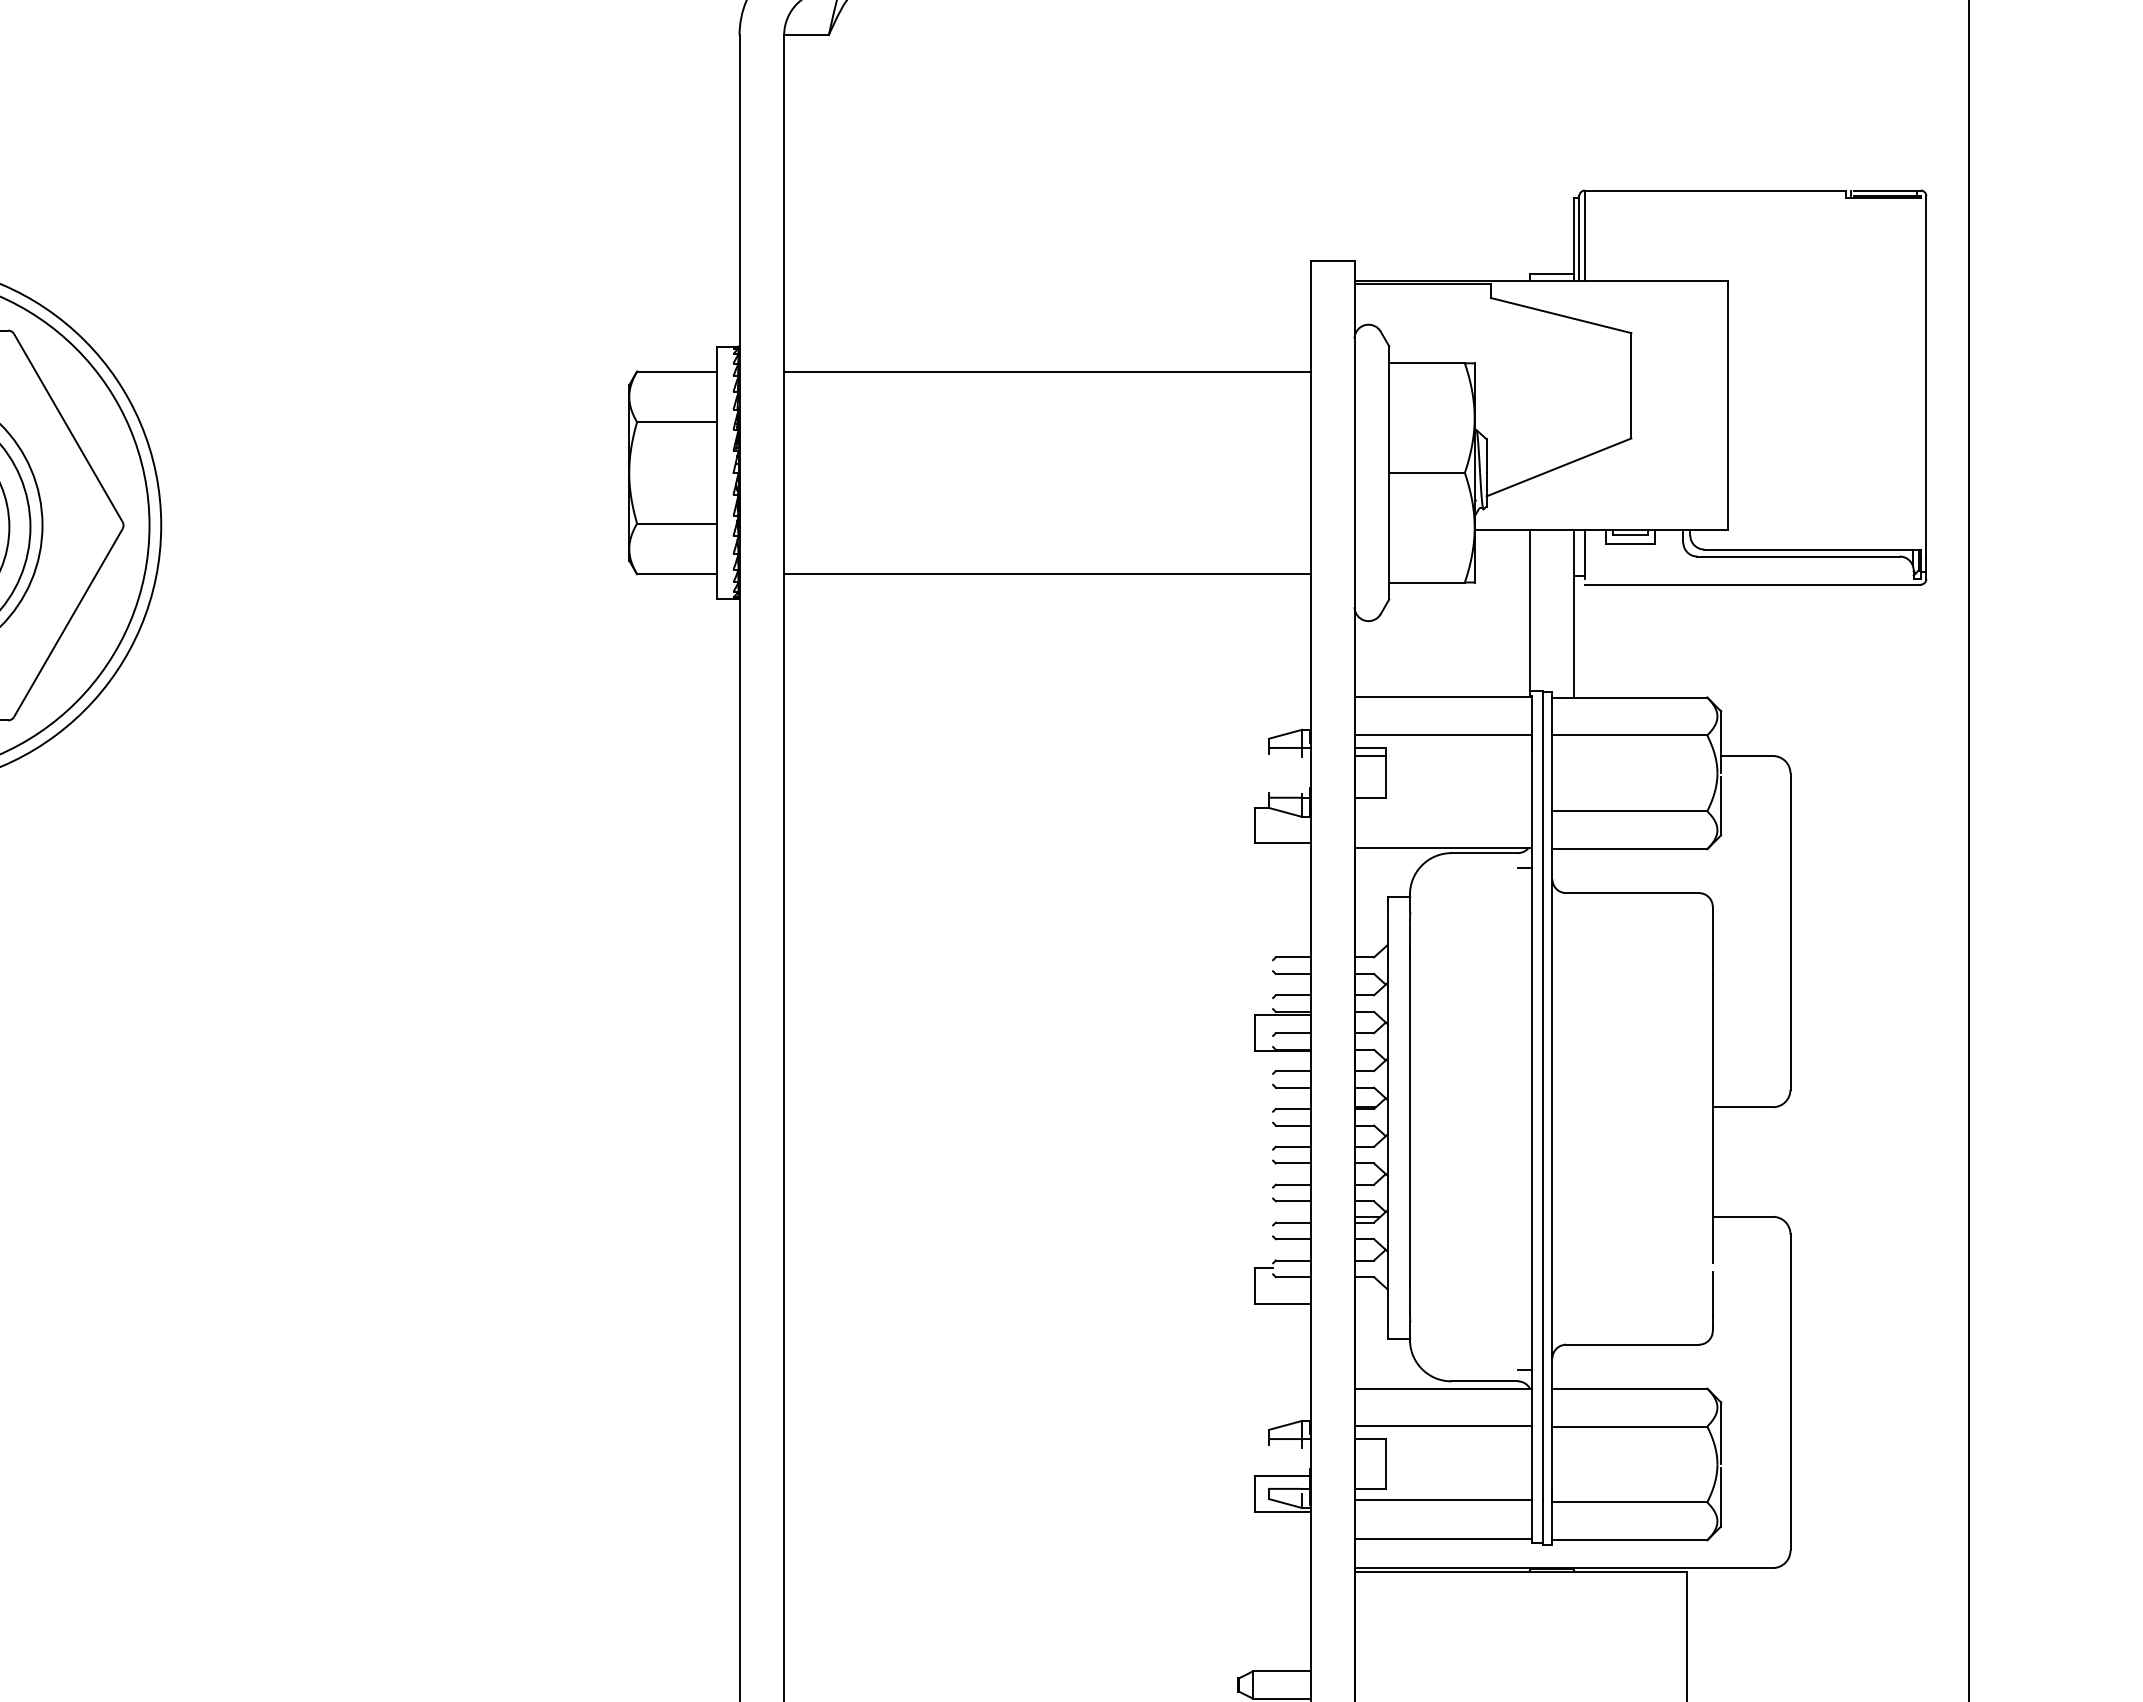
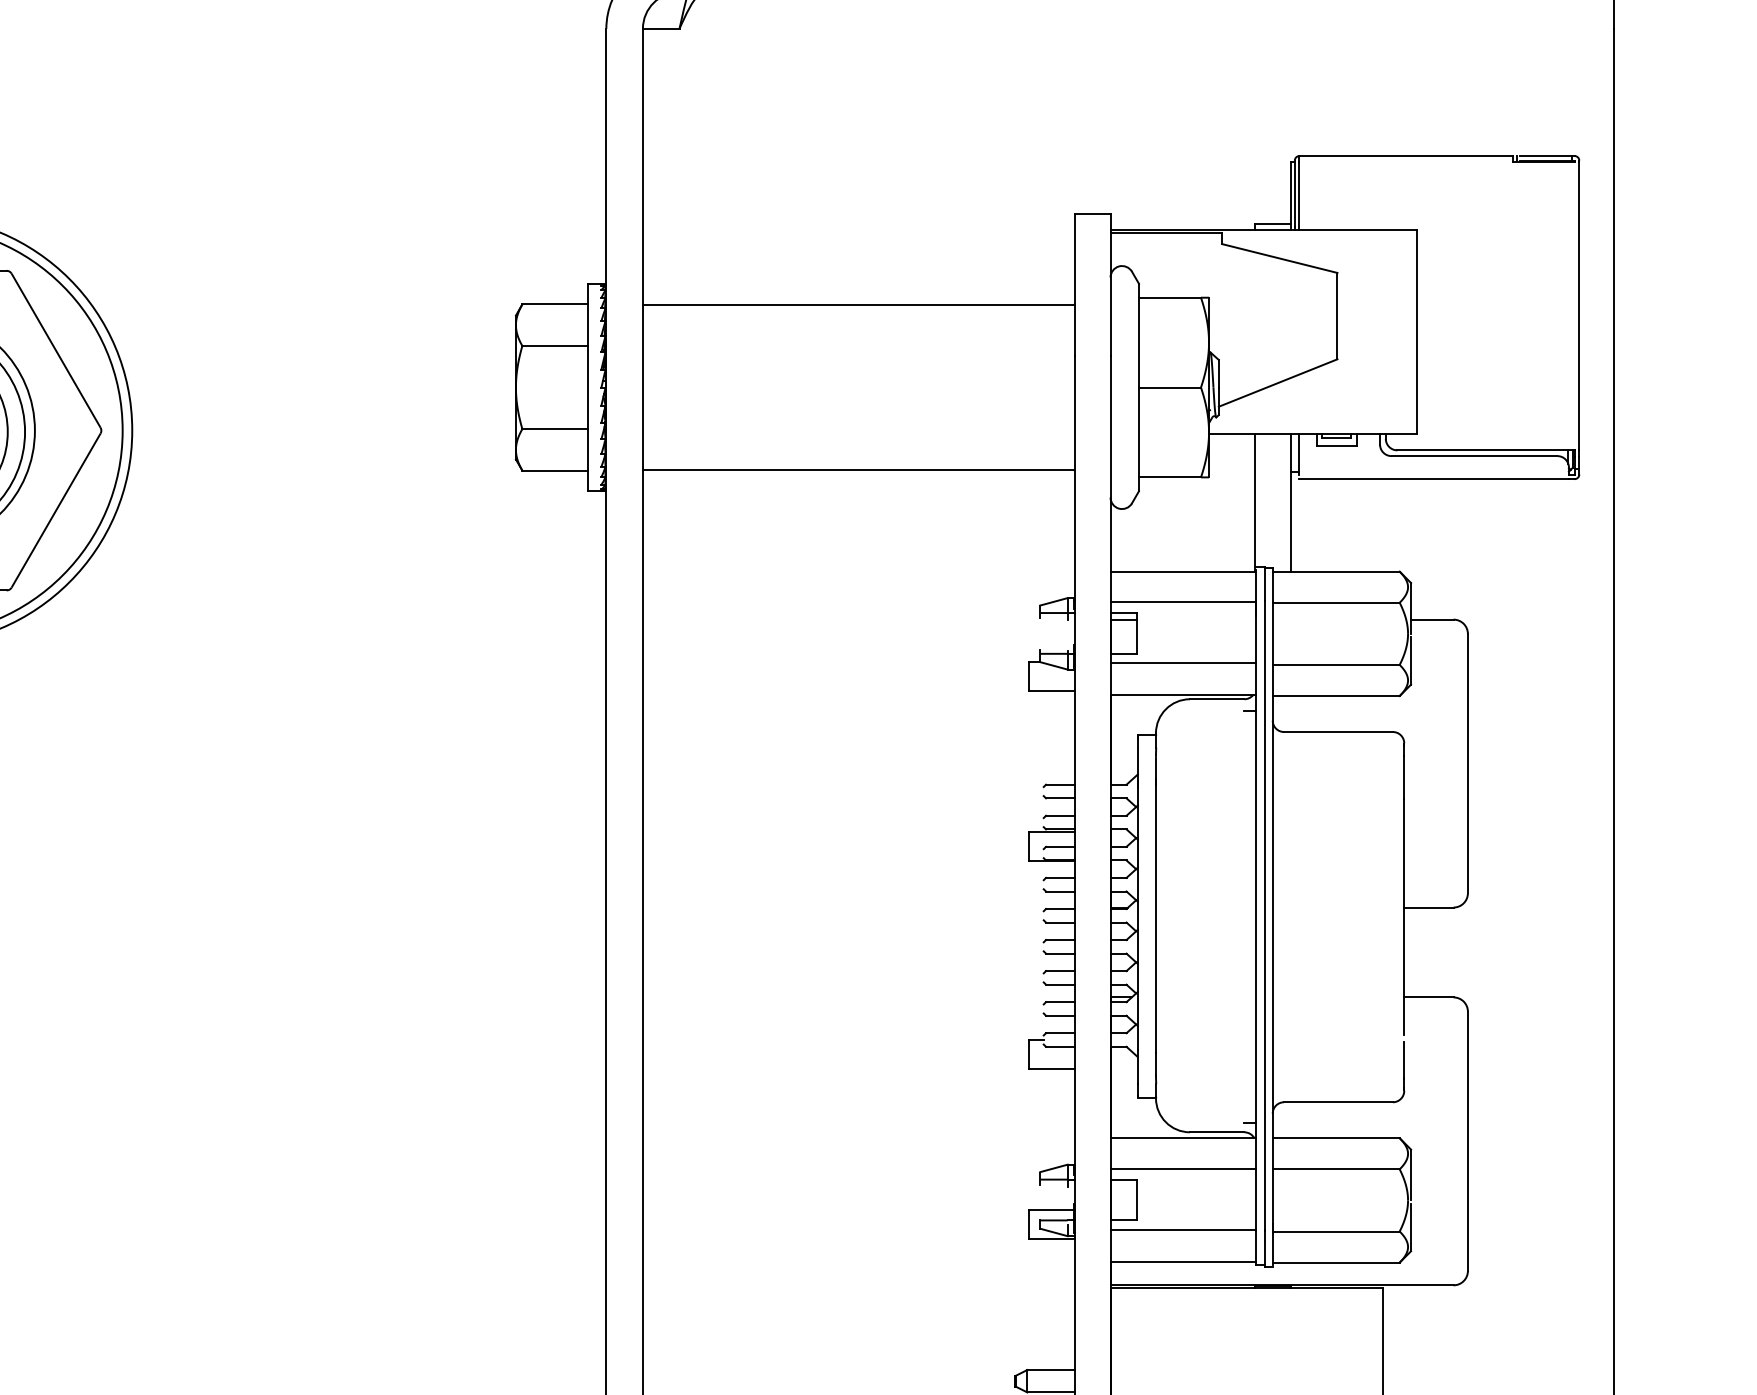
line: (1442, 809) -> (1182, 663), added

